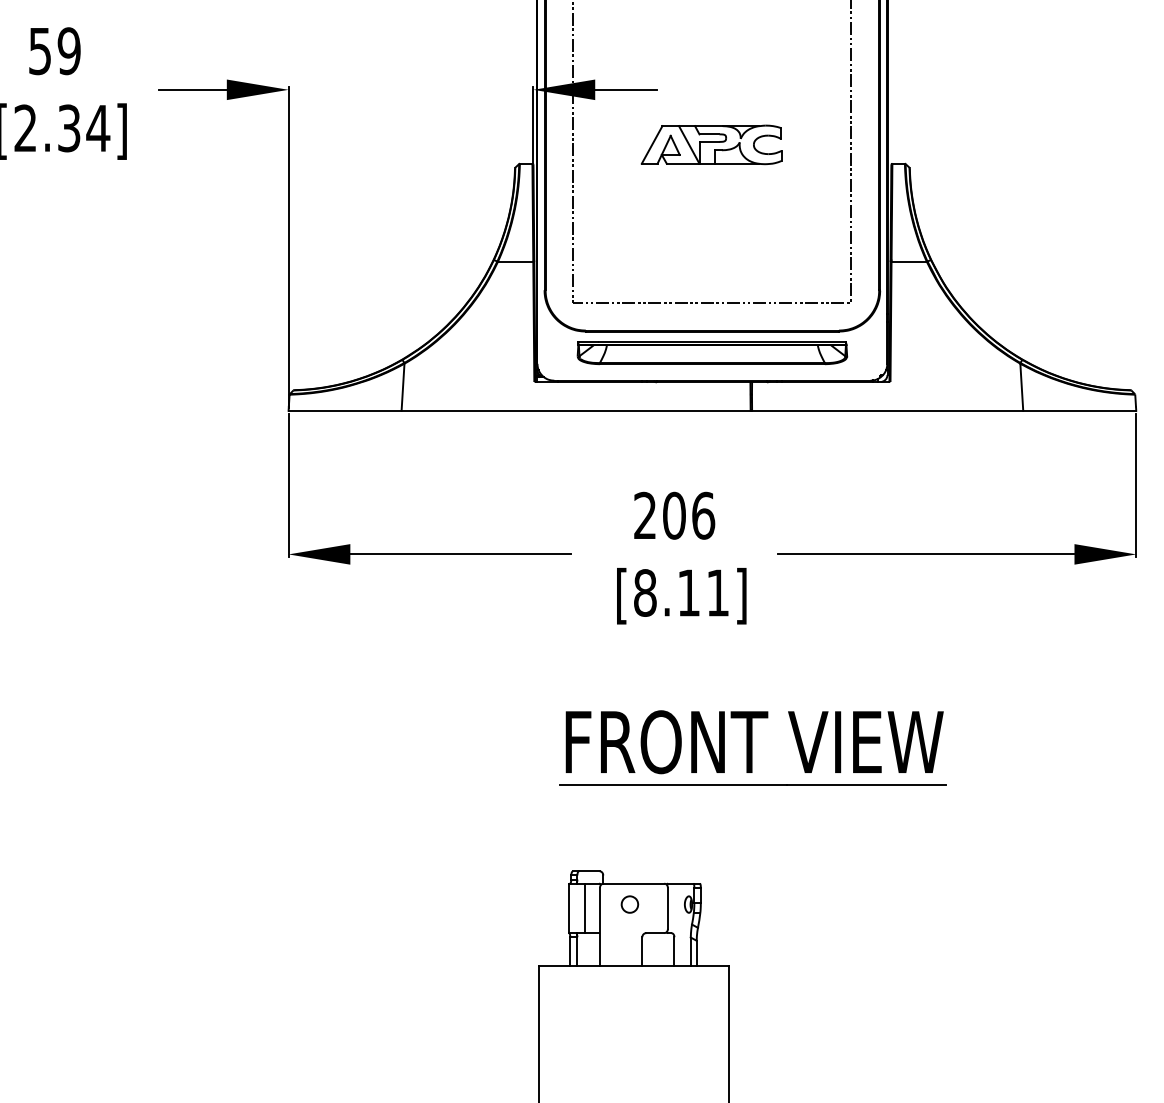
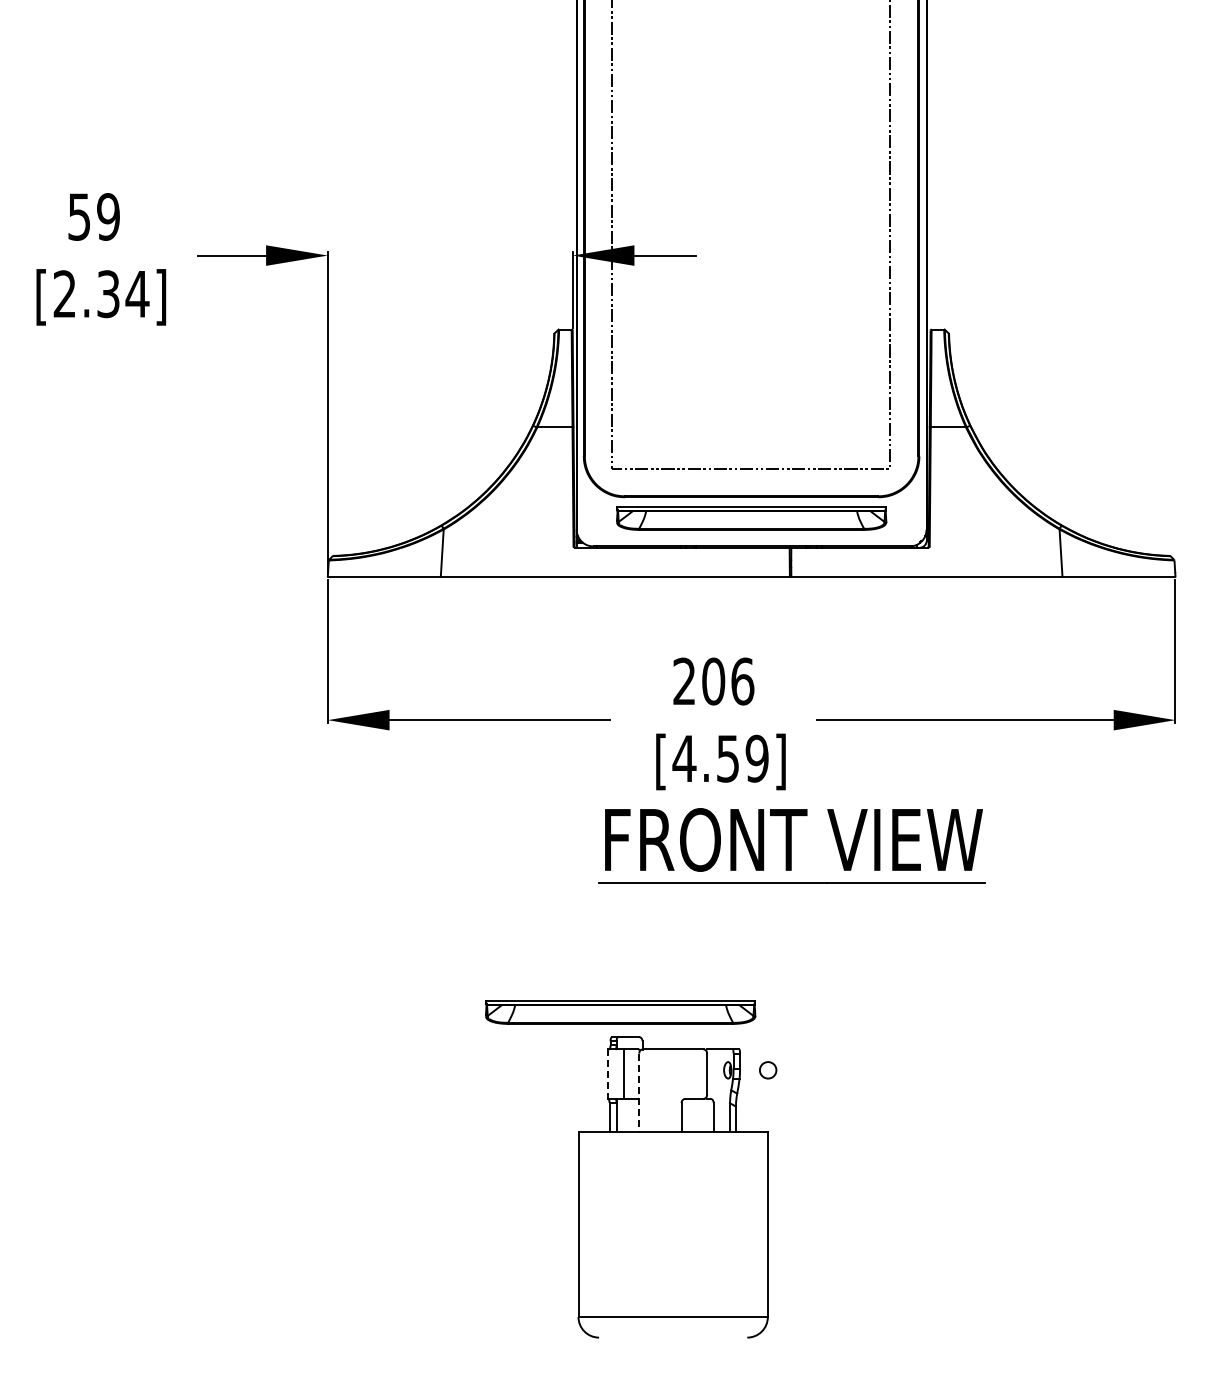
part: (711, 144) -> (750, 310), removed
text: (681, 592) -> (720, 758), [8.11] -> [4.59]
part: (752, 747) -> (791, 845), moved
part: (581, 846) -> (620, 1012), added
part: (630, 904) -> (768, 1070), moved
line: (568, 908) -> (607, 1074), solid -> dashed
line: (600, 927) -> (639, 1093), solid -> dashed

